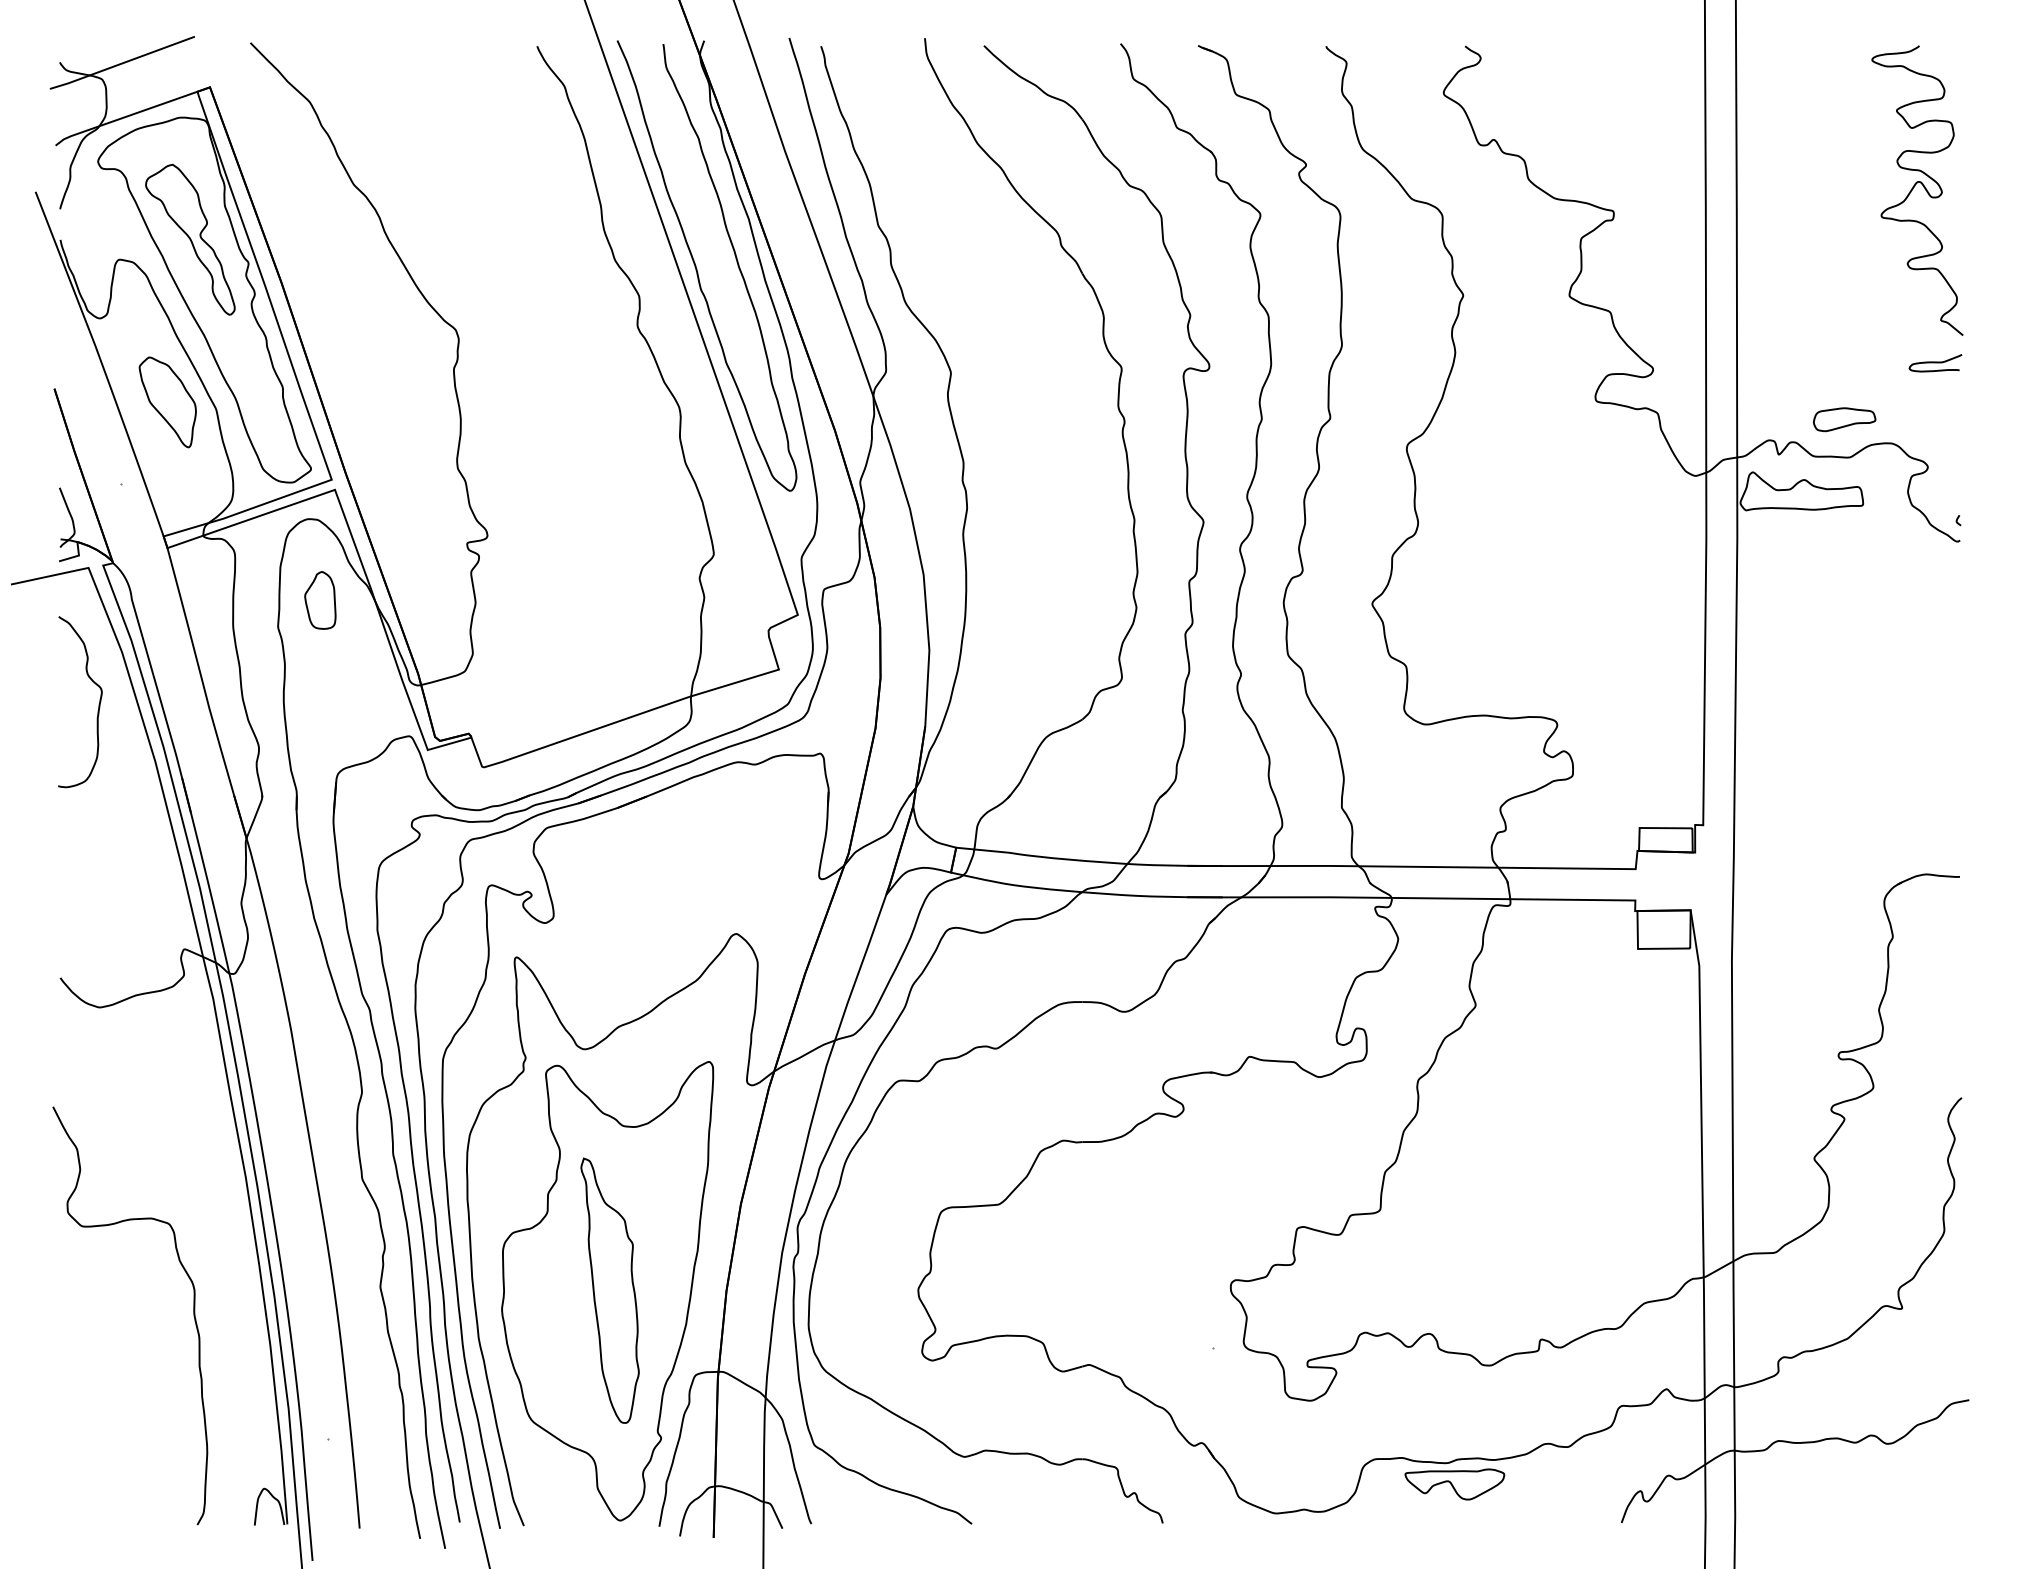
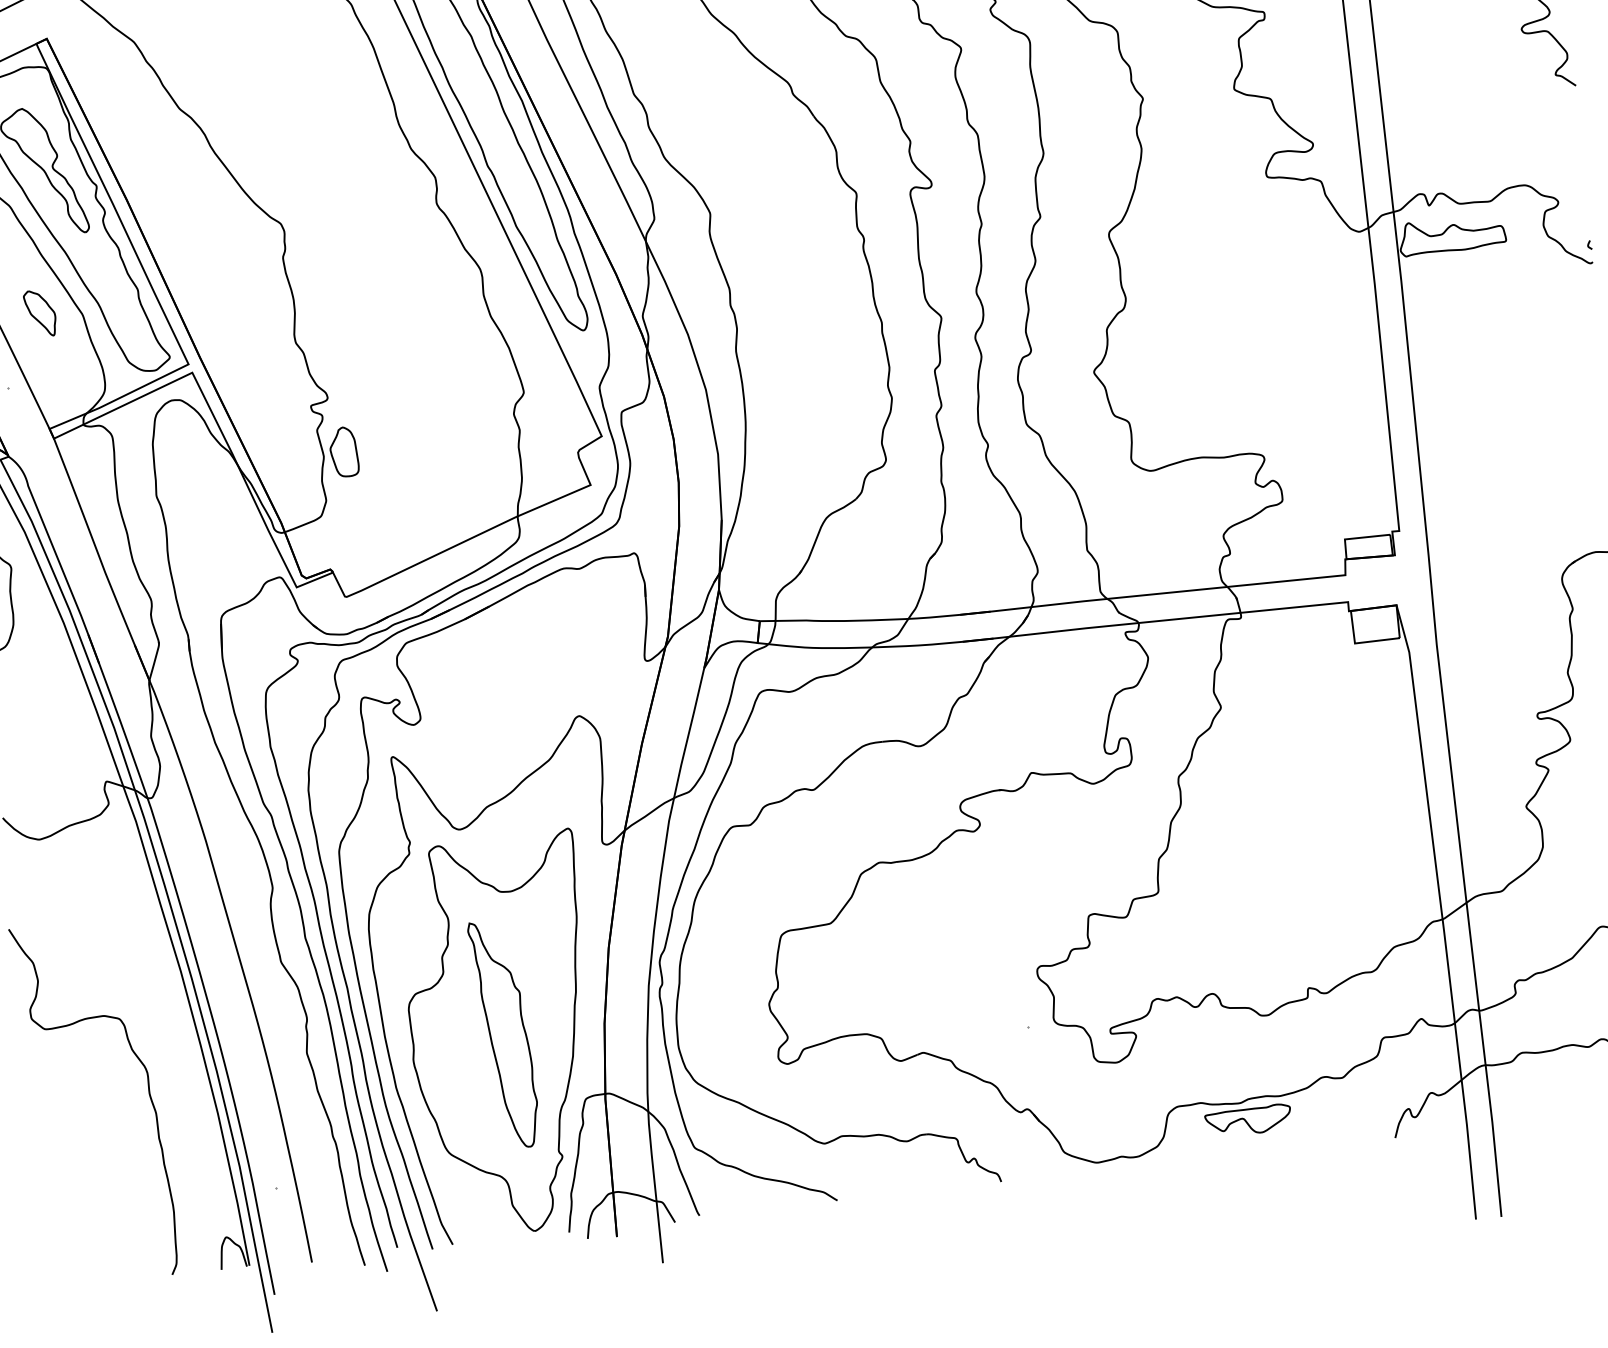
curve: (1935, 363) -> (1554, 112), removed
part: (167, 402) -> (40, 313), size x0.6
part: (1844, 419) -> (1482, 169), removed
part: (320, 600) -> (344, 452), moved

